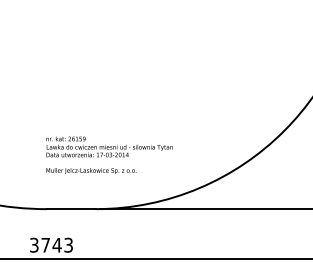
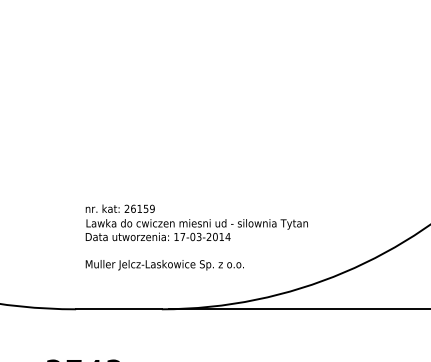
text: (109, 154) -> (196, 236), moved

